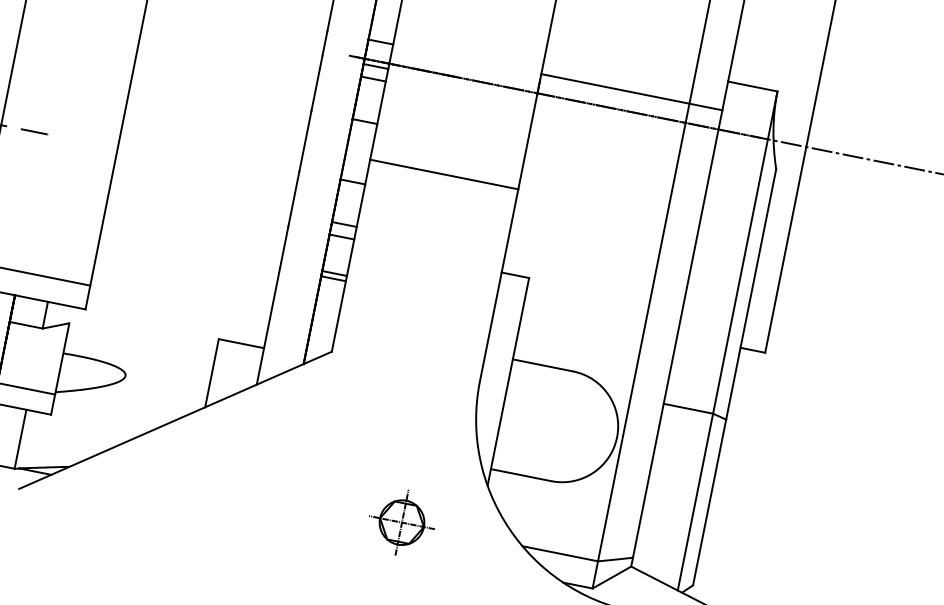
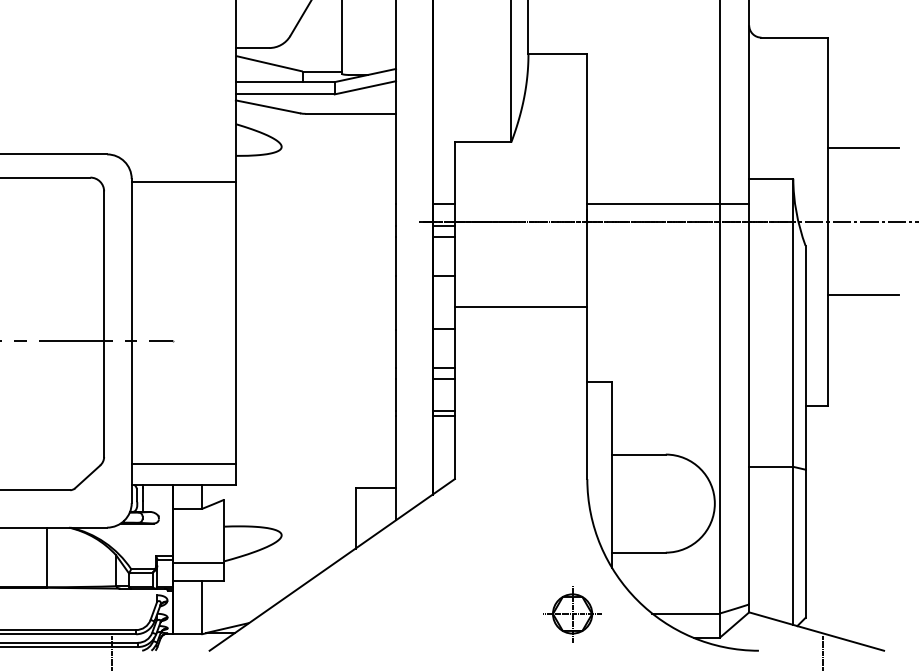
line: (861, 73) -> (862, 148), added
line: (828, 237) -> (862, 295), added
part: (401, 523) -> (572, 614), moved

